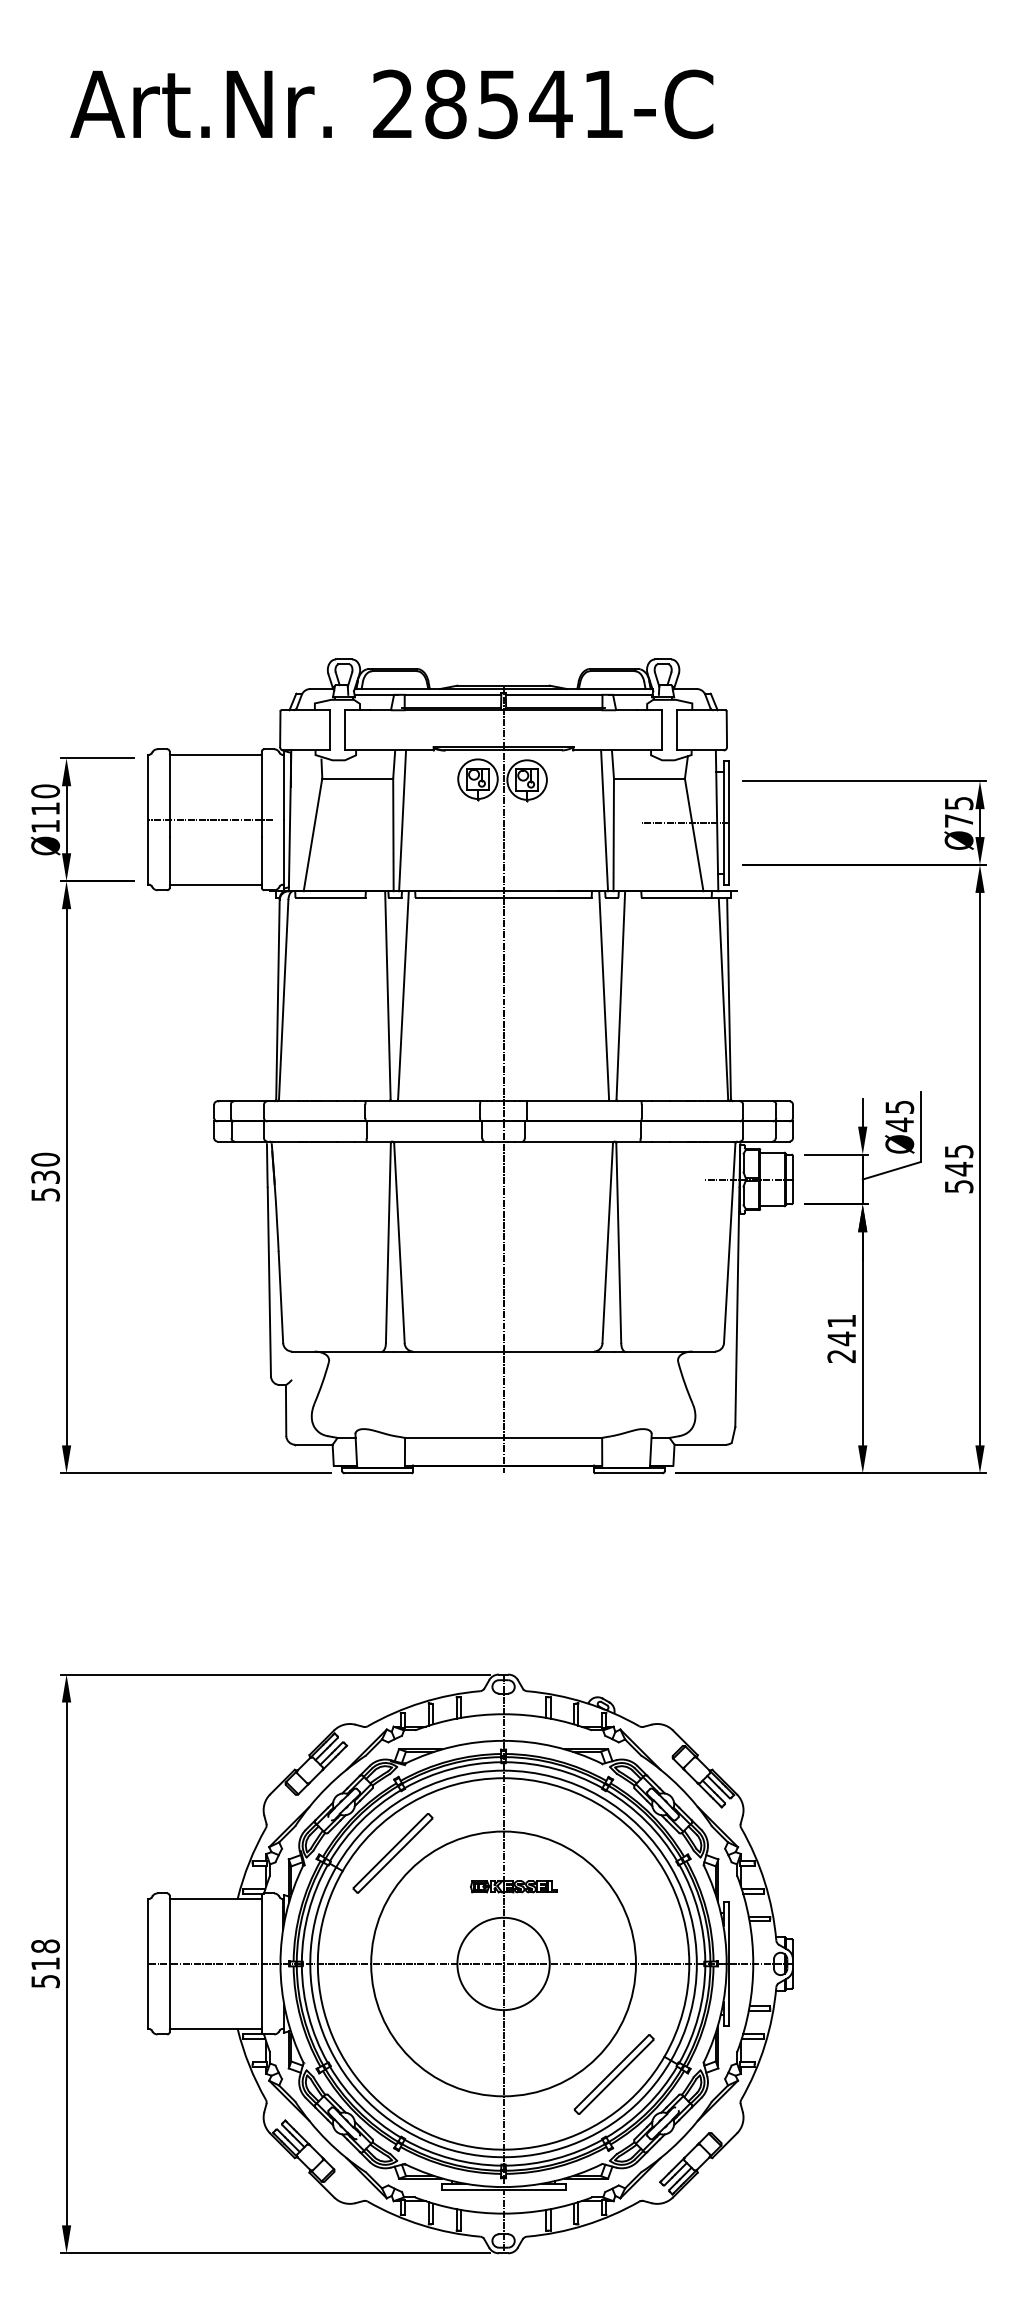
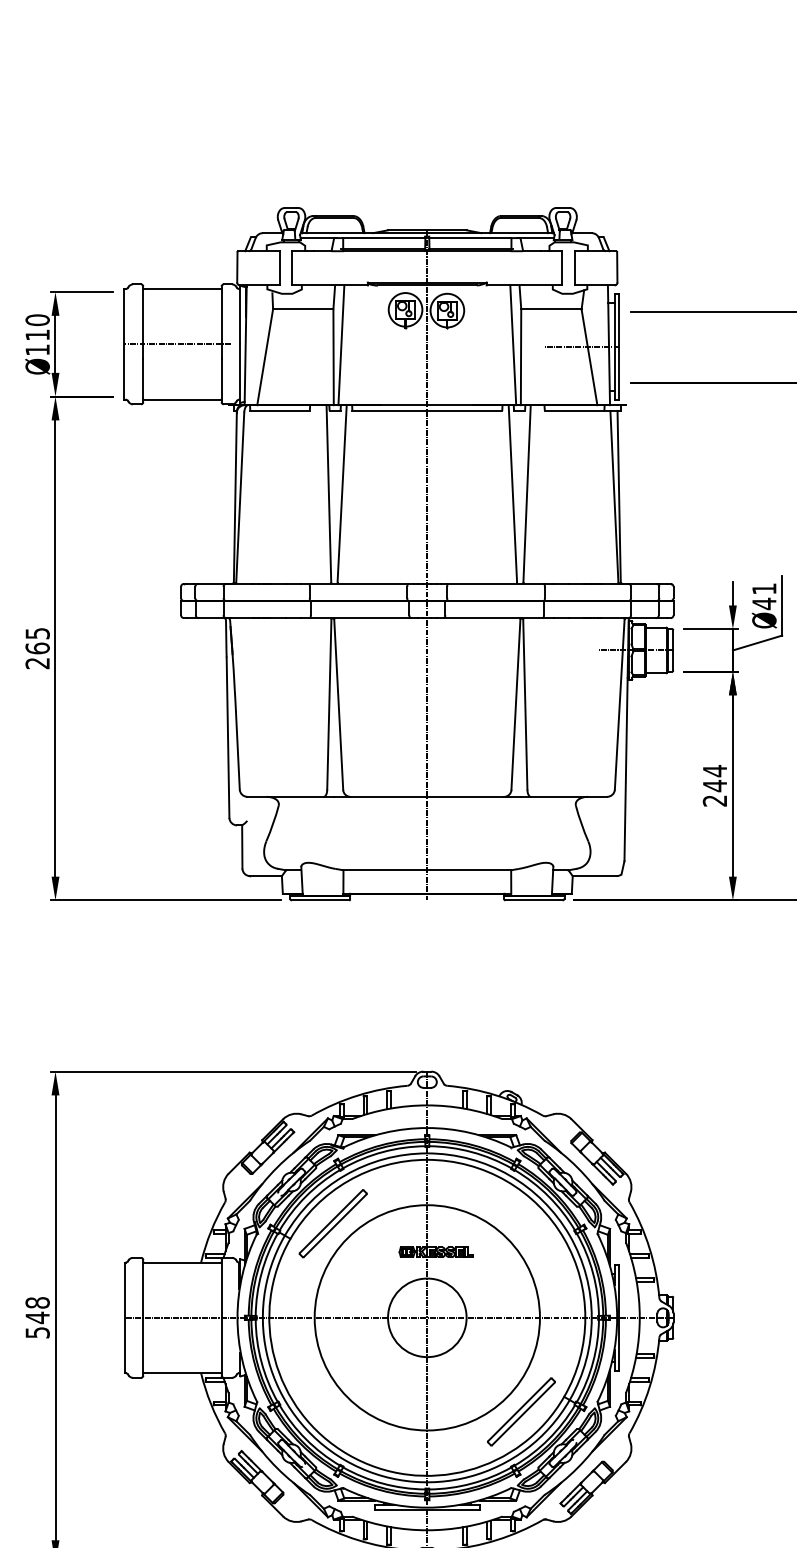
text: (899, 1106) -> (764, 588), Ø45 -> Ø41
text: (45, 1176) -> (37, 647), 530 -> 265
text: (841, 1321) -> (714, 771), 241 -> 244
text: (45, 1963) -> (37, 1317), 518 -> 548

